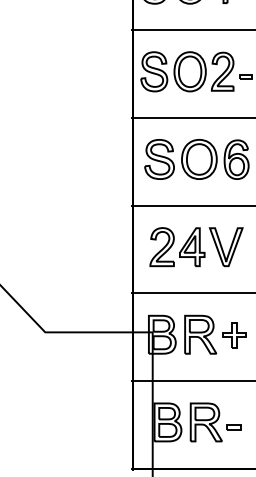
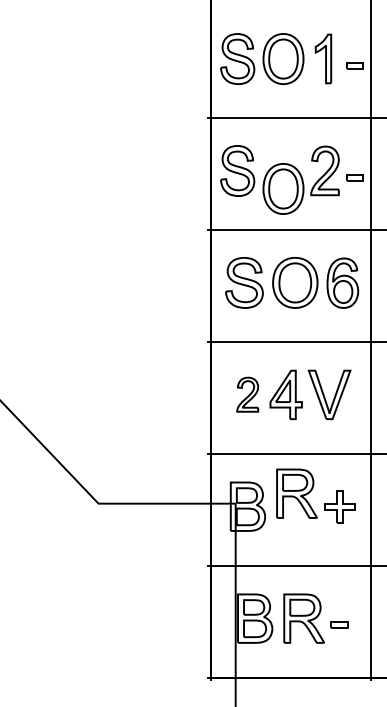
part: (190, 71) -> (283, 188), moved
part: (161, 246) -> (247, 394), size x0.7
part: (200, 334) -> (296, 493), moved

